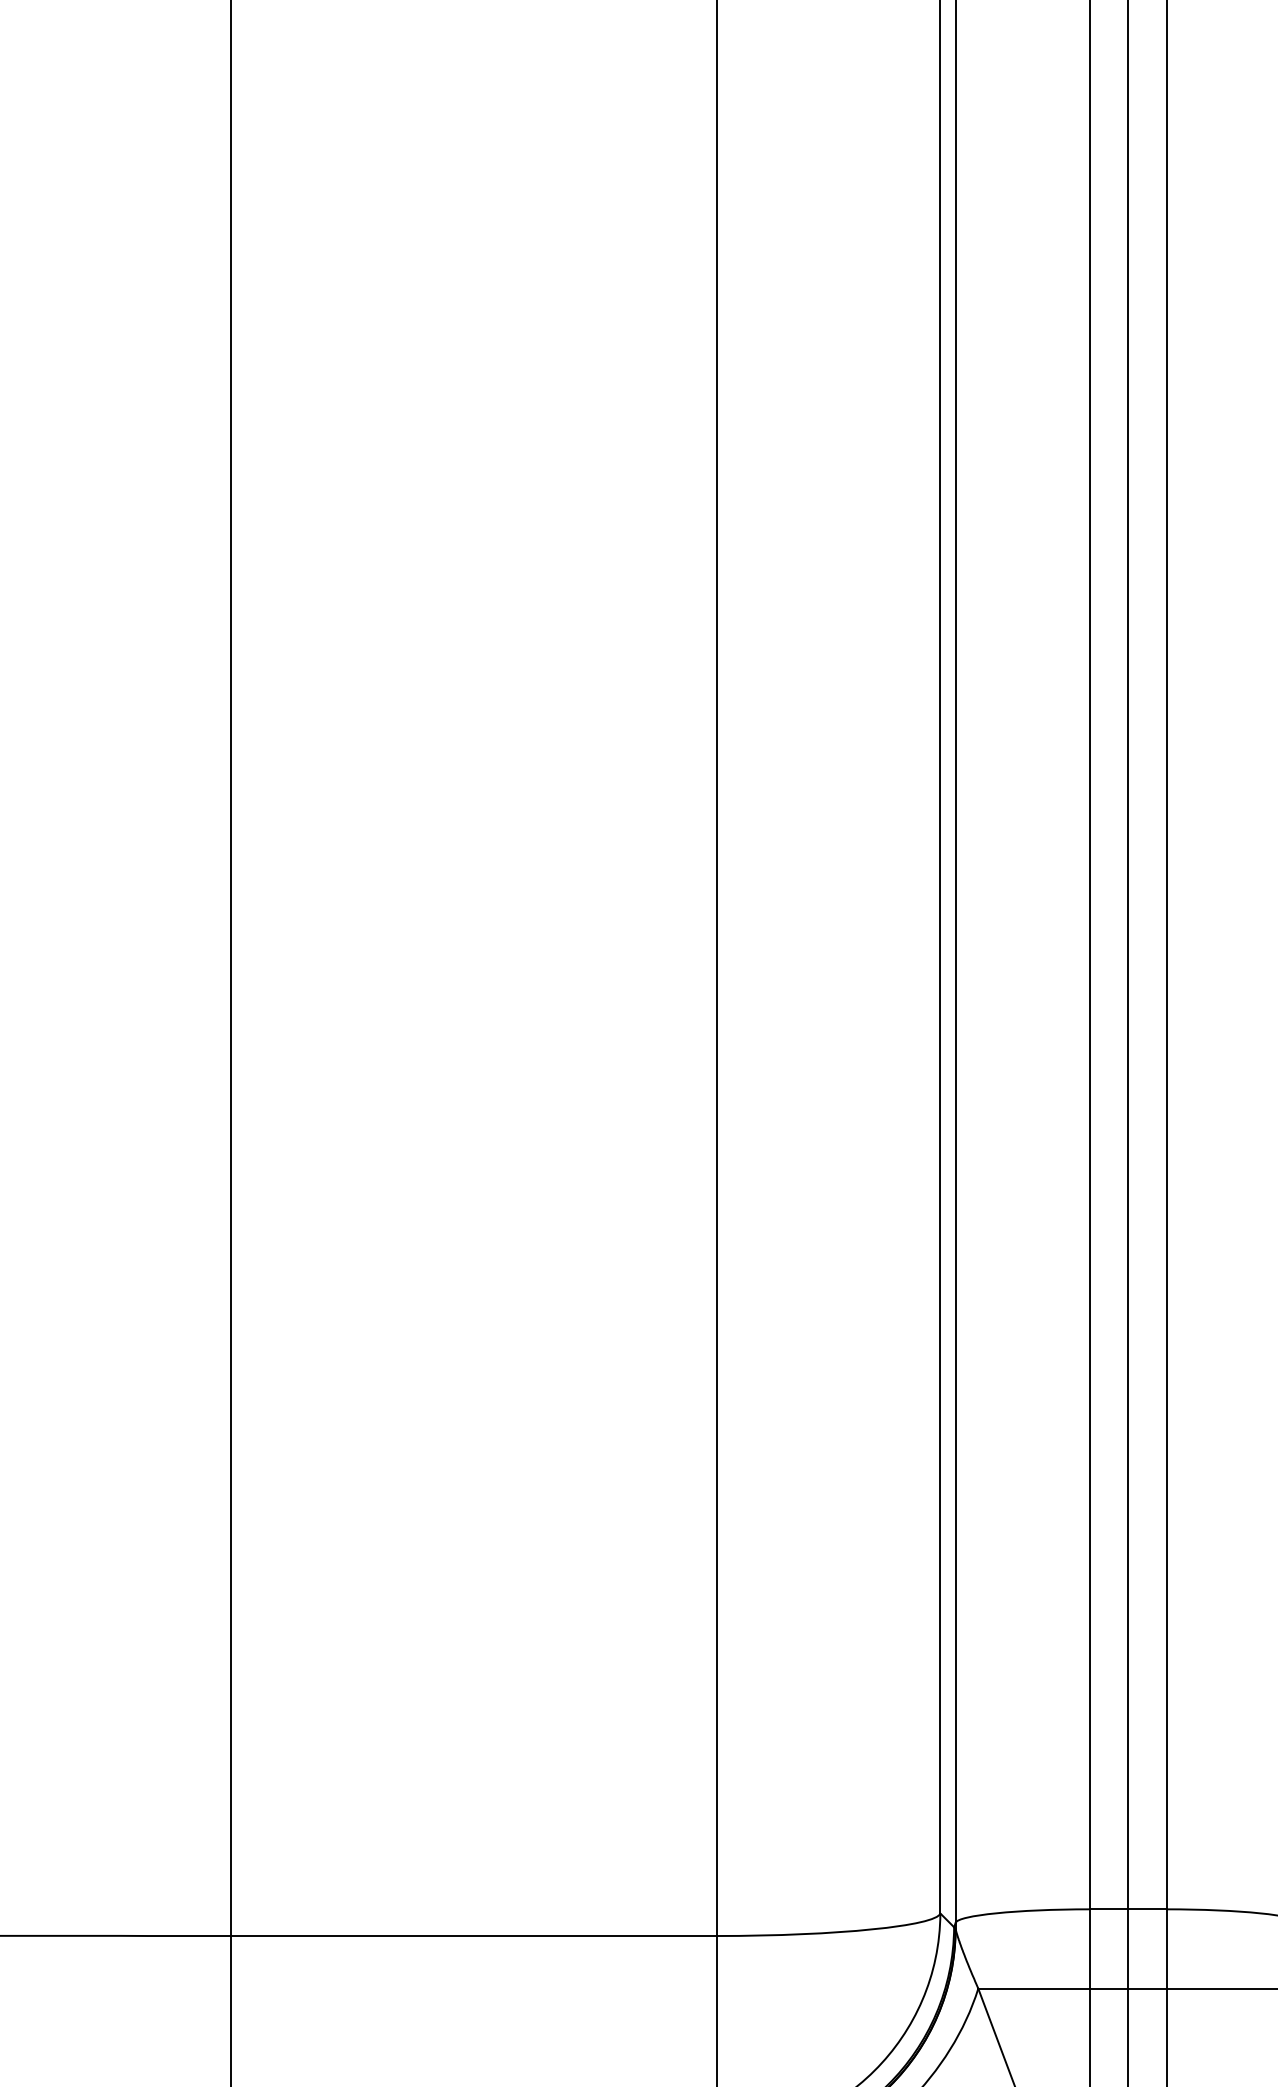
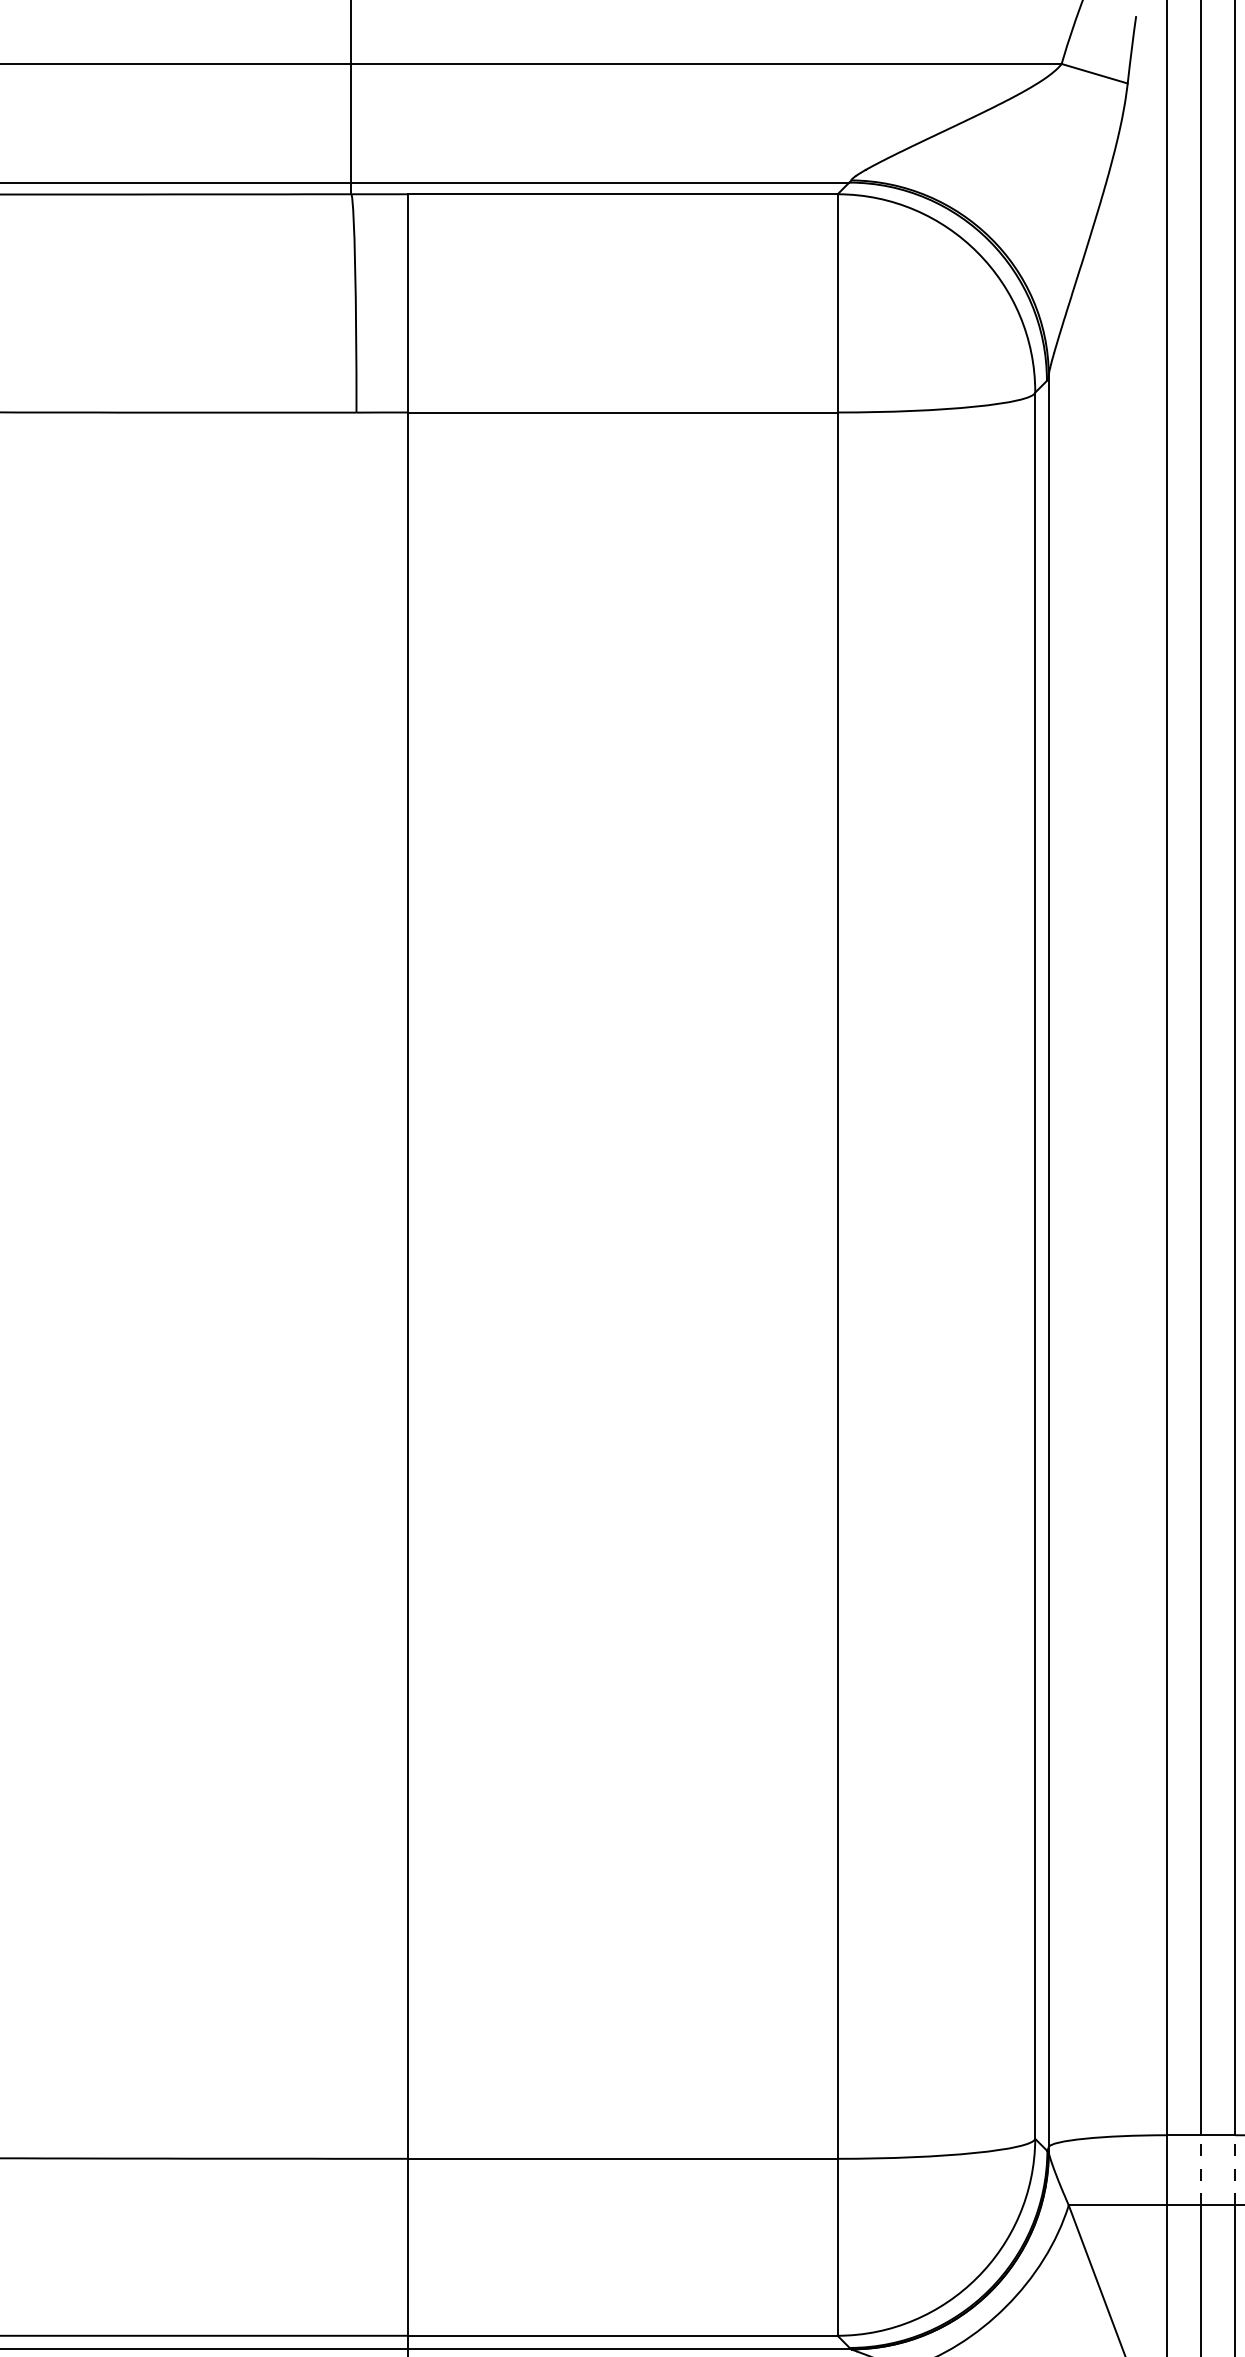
line: (1128, 1948) -> (1201, 2169), solid -> dashed
line: (1166, 1948) -> (1235, 2169), solid -> dashed

